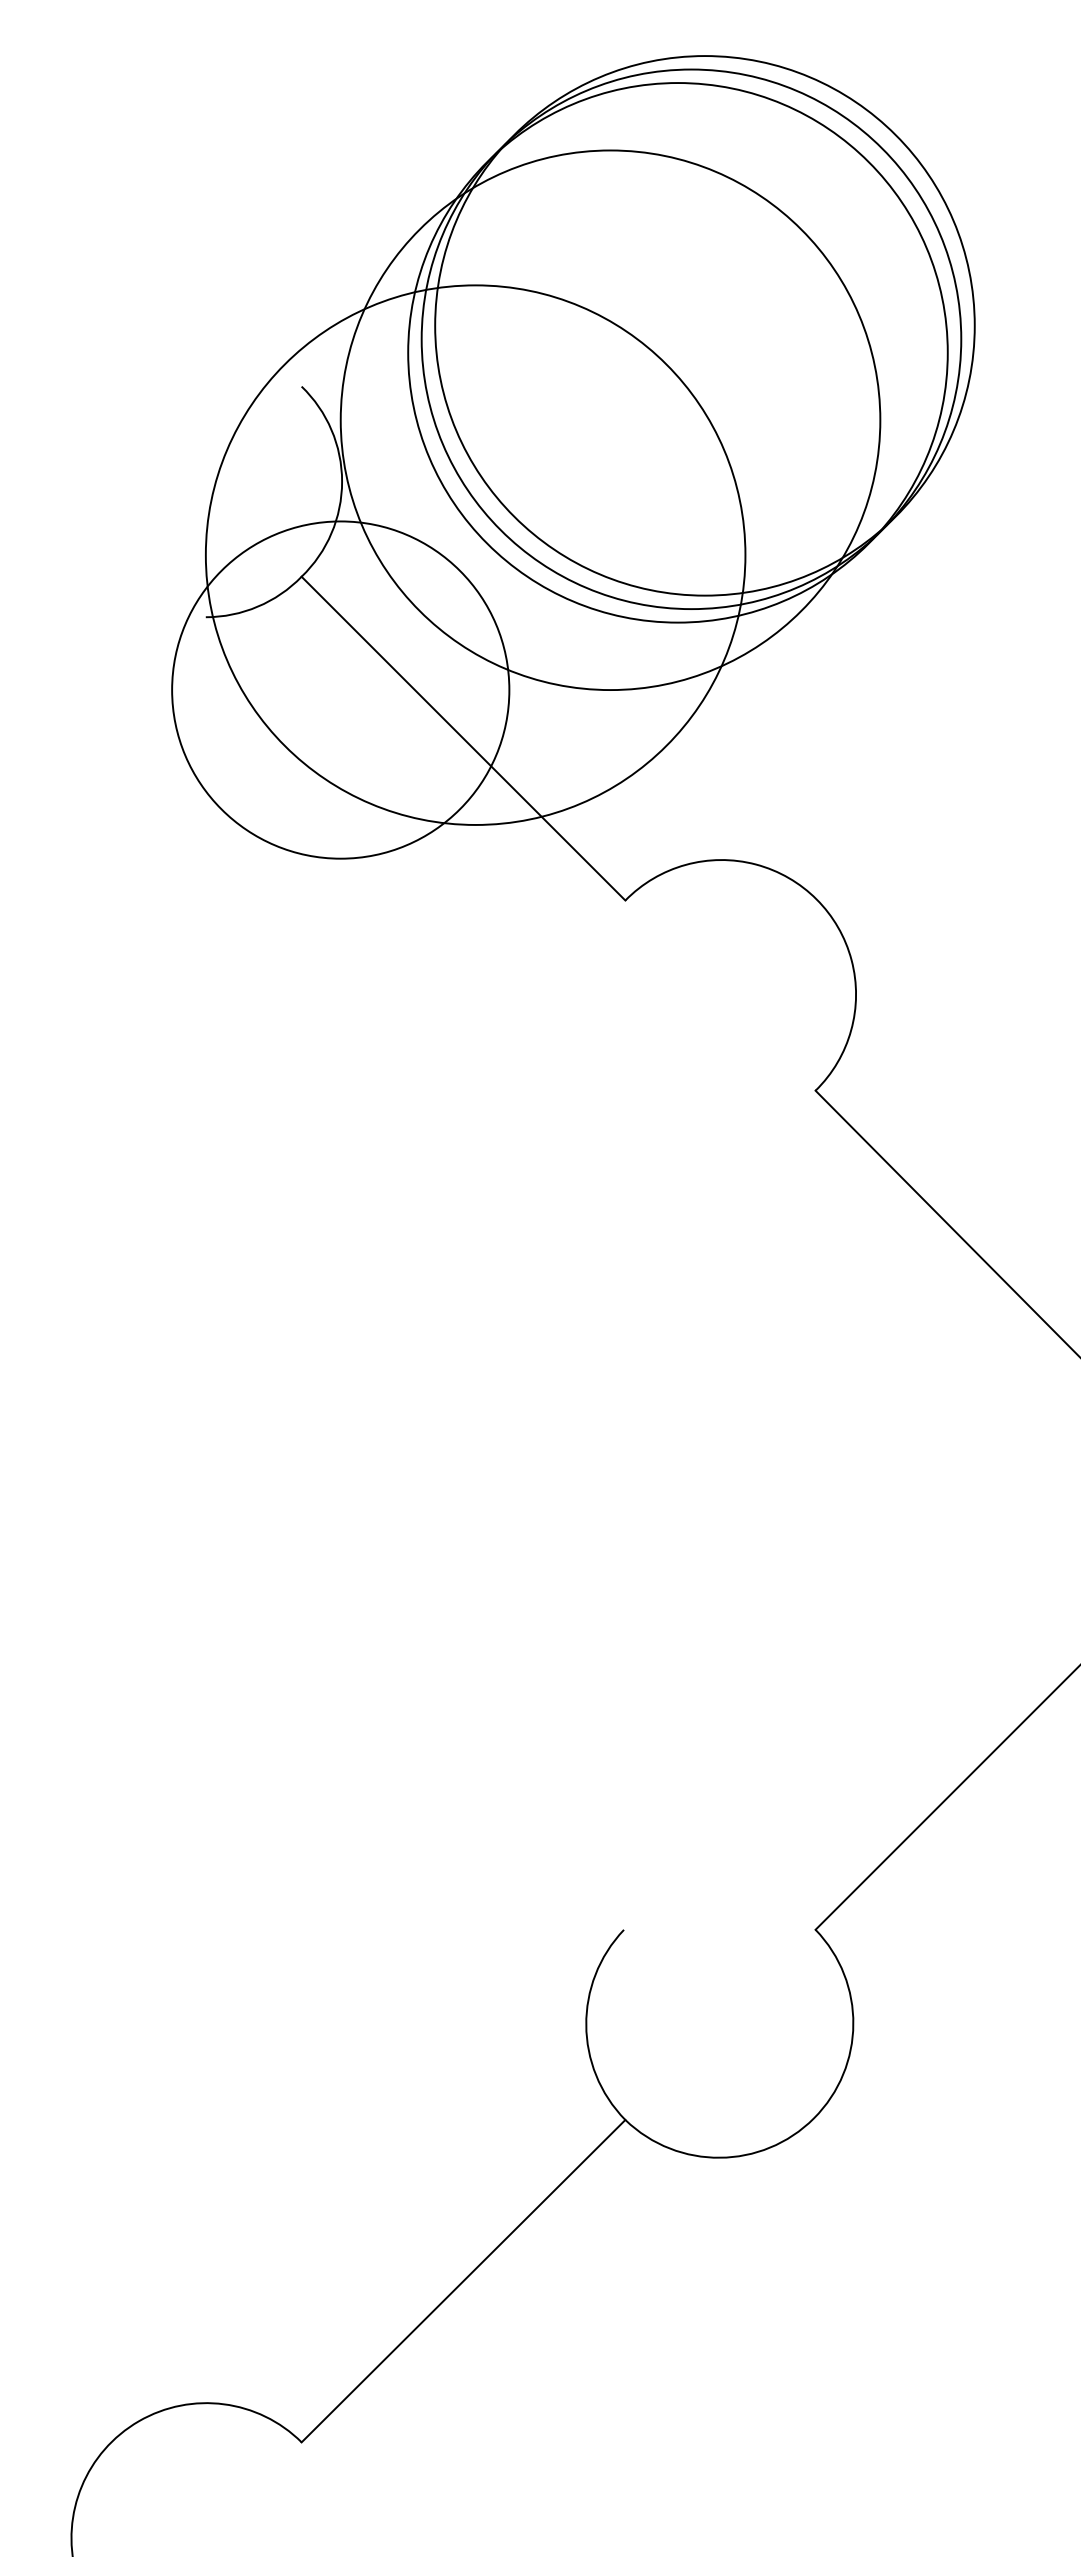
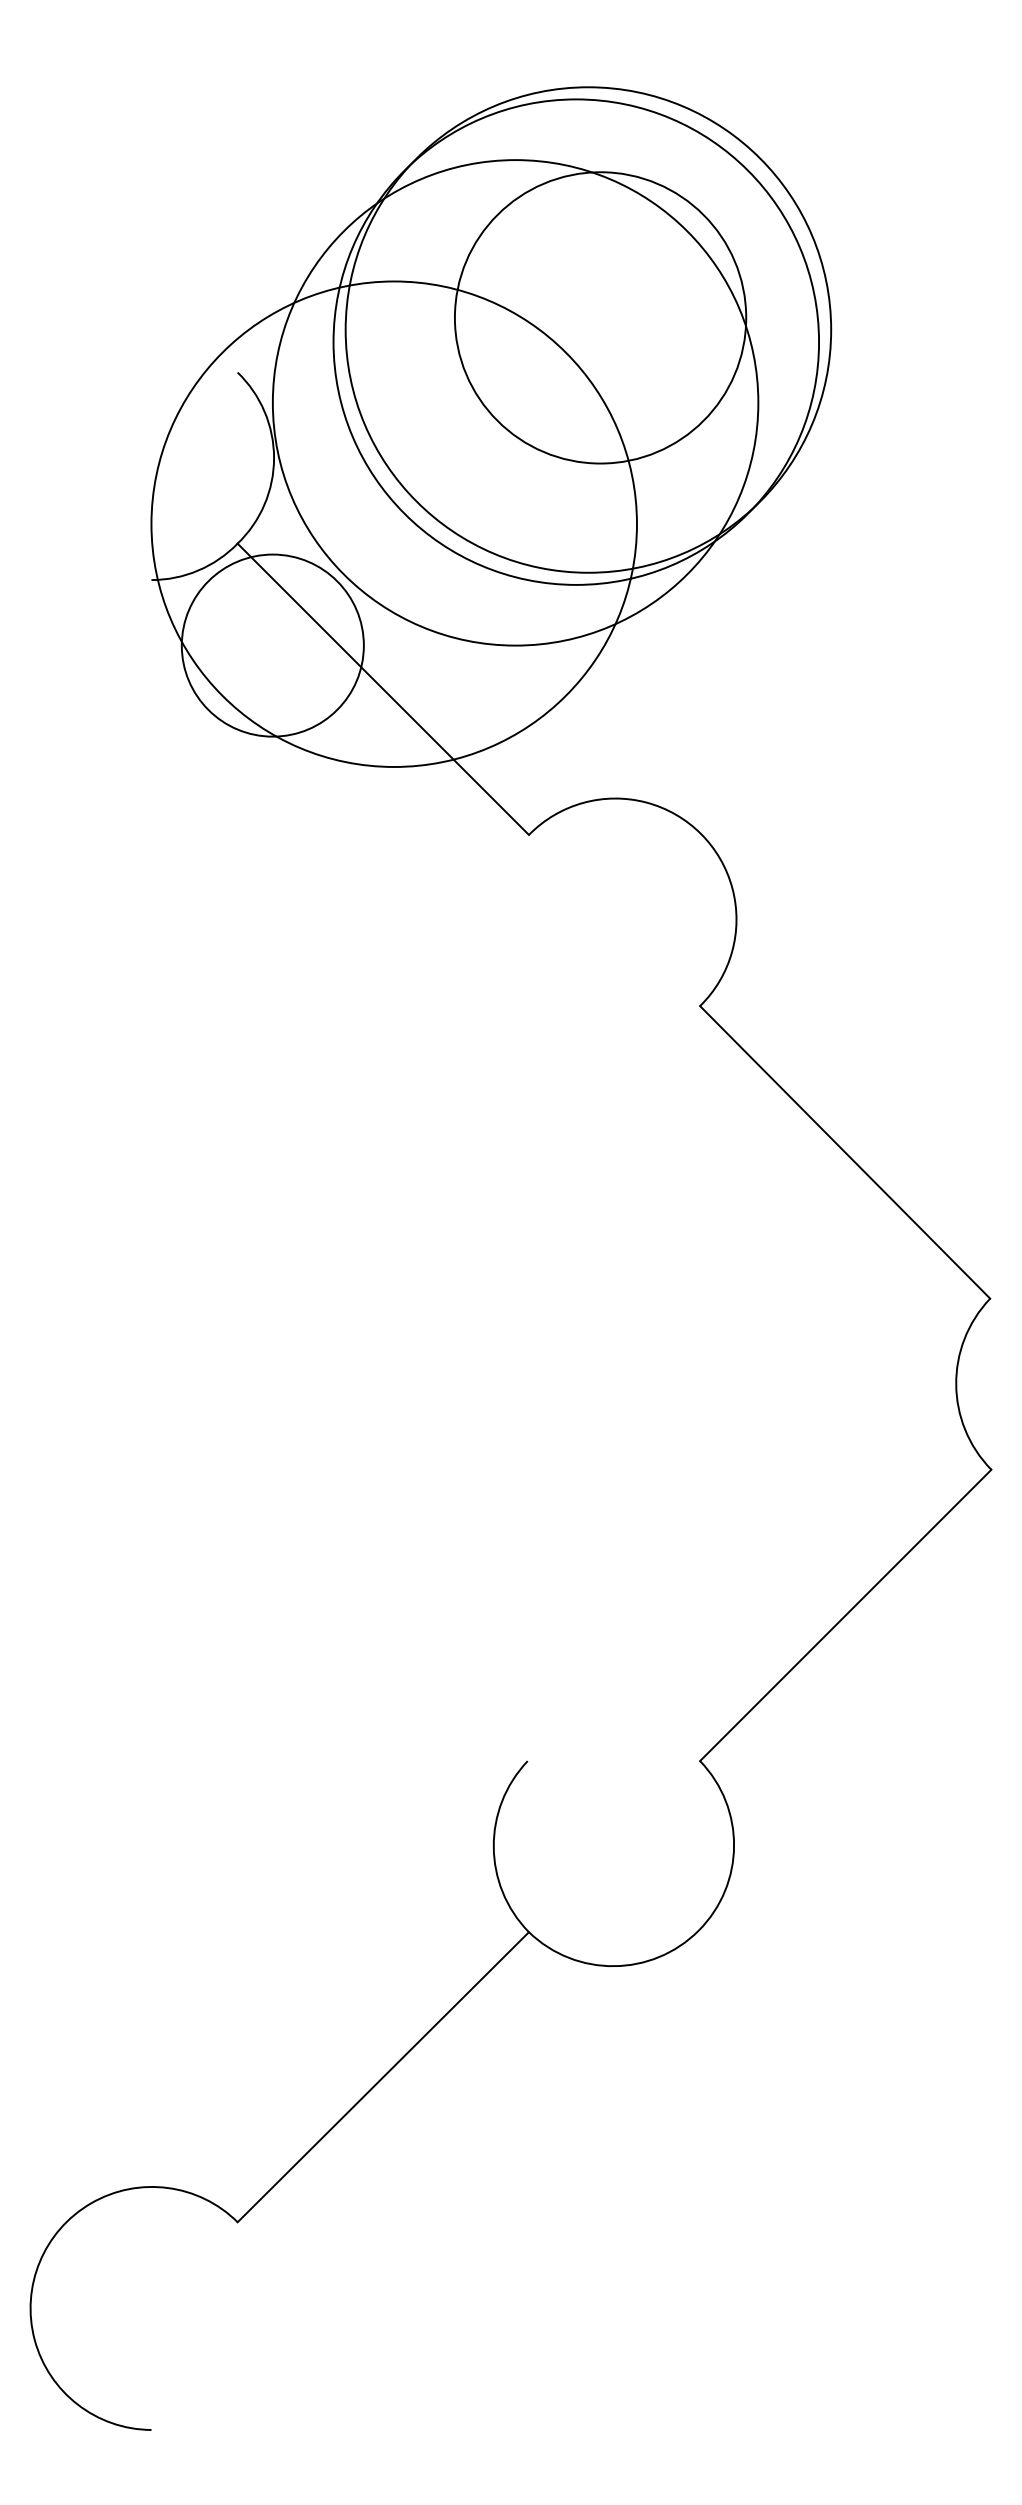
circle: (704, 325) -> (600, 317), size x0.6
circle: (340, 689) -> (272, 645), size x0.6

